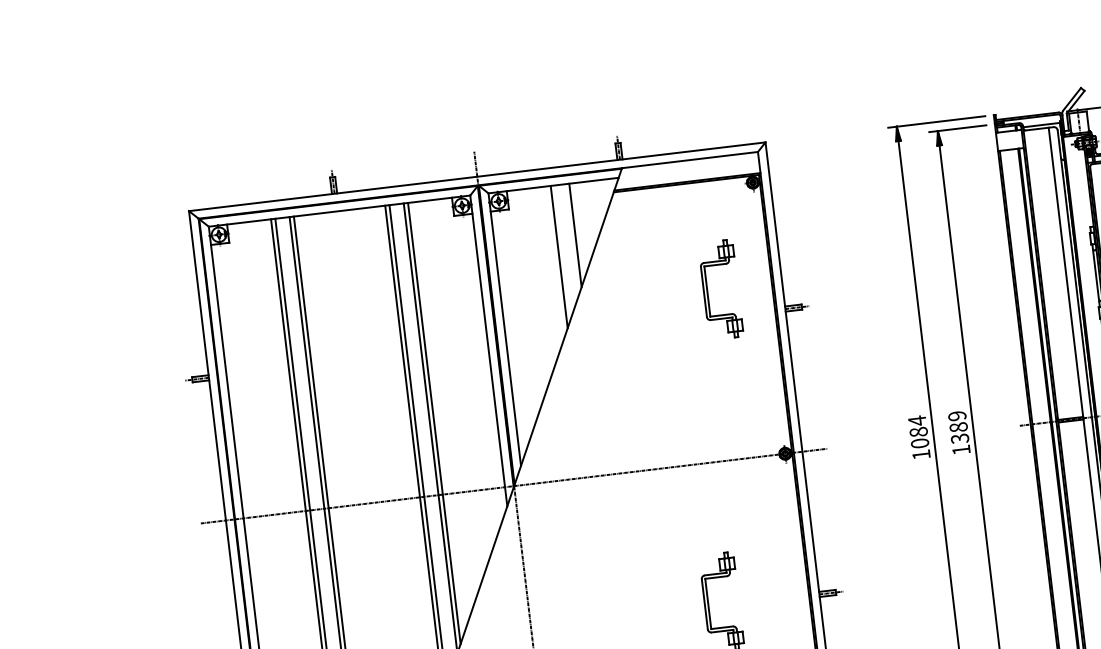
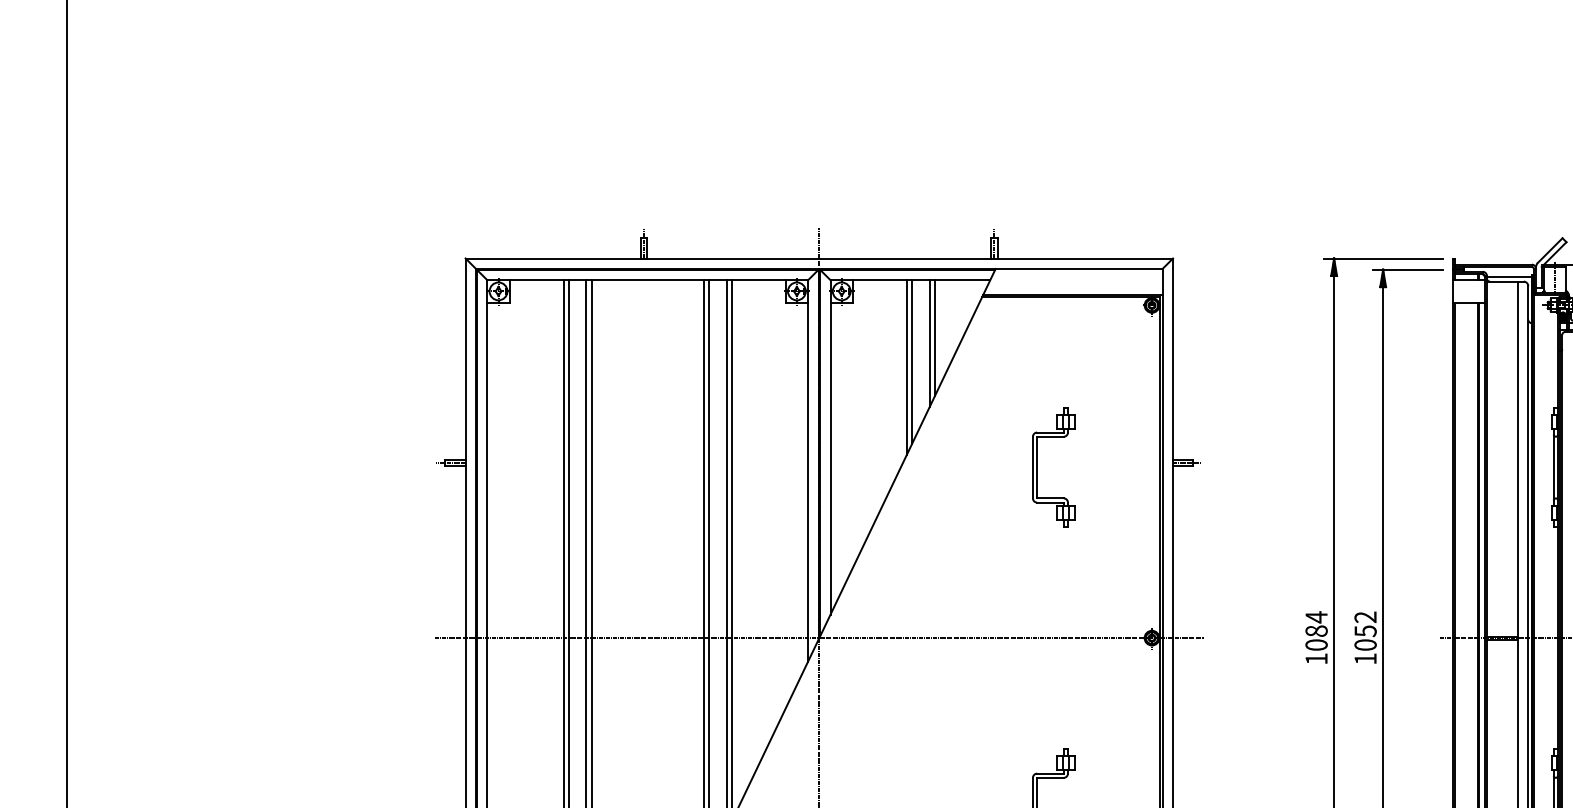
line: (578, 230) -> (934, 338), added
line: (563, 251) -> (912, 361), added
part: (707, 291) -> (1037, 467), moved
text: (958, 426) -> (1365, 630), 1389 -> 1052

